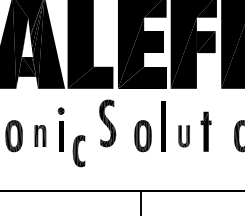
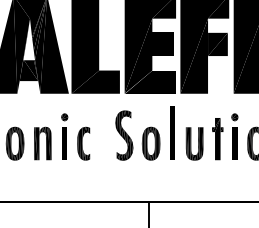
part: (107, 123) -> (124, 135), moved
part: (222, 129) -> (235, 136), added
part: (40, 135) -> (42, 143), size x1.43
part: (183, 136) -> (193, 144), size x1.43
part: (78, 151) -> (83, 144), moved

